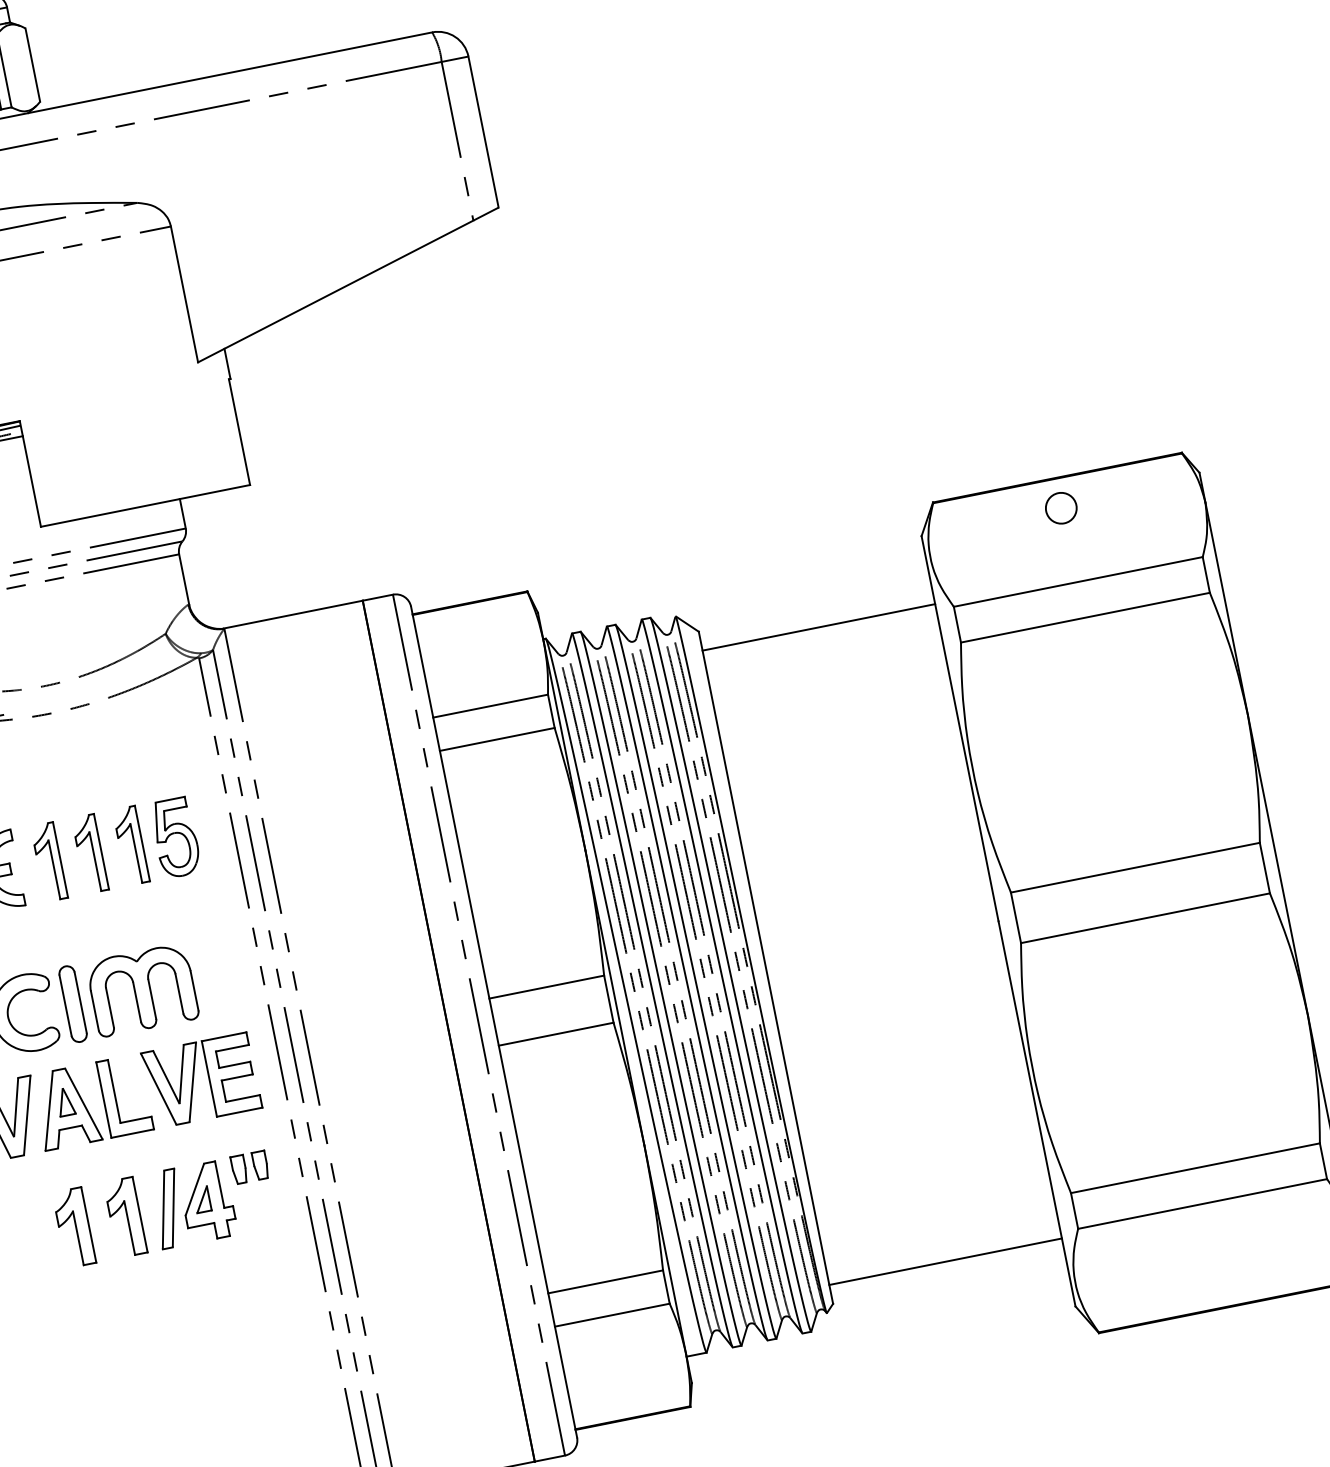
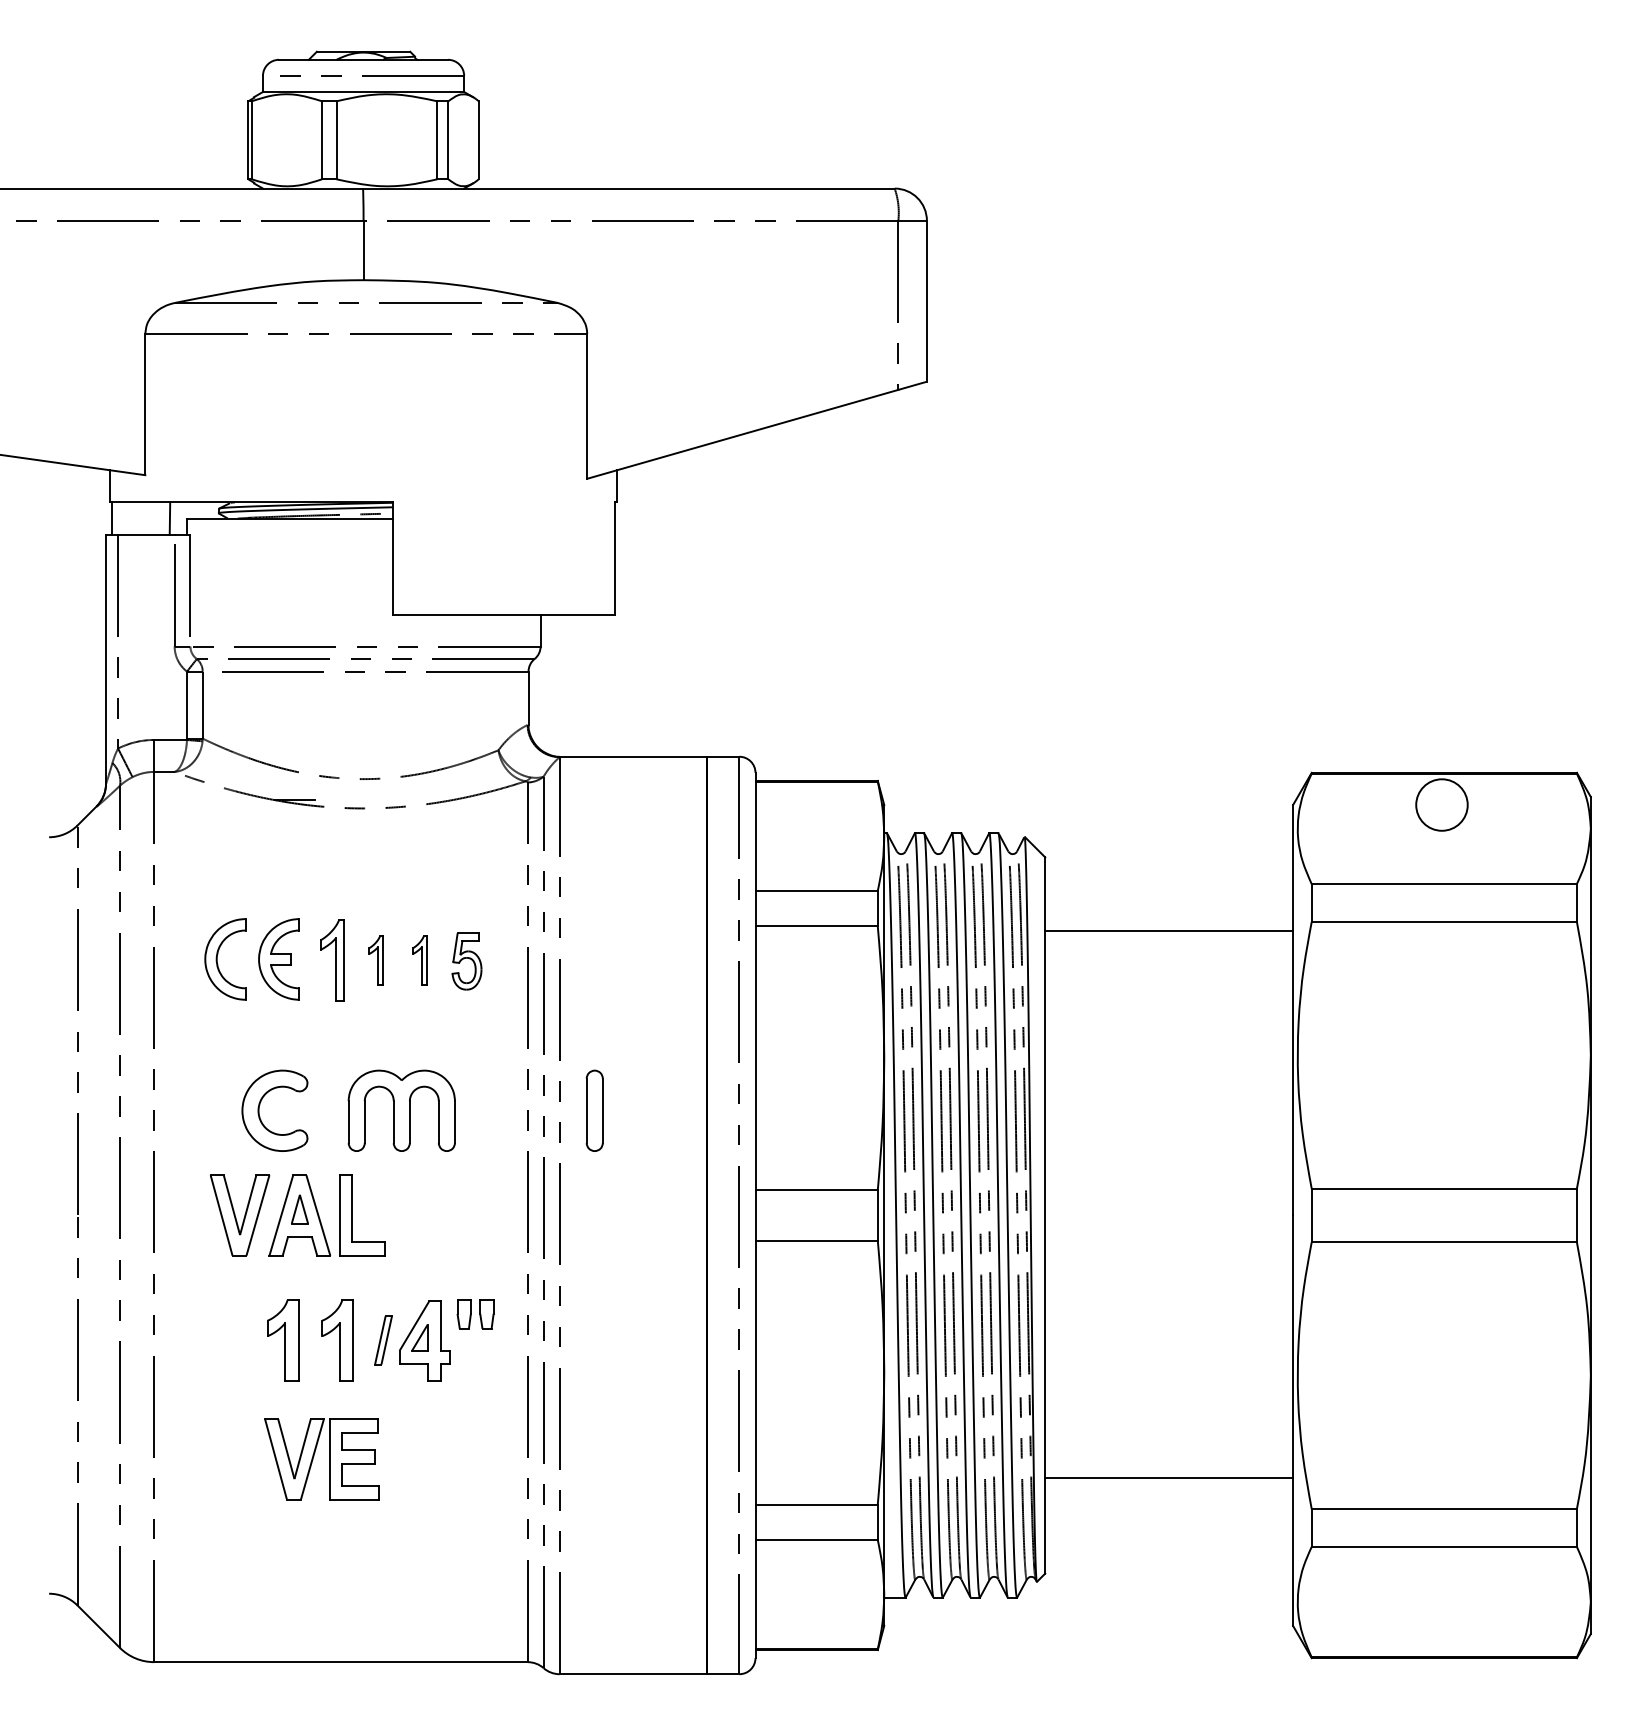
circle: (1060, 507) -> (1441, 804), size x1.6
line: (819, 627) -> (1169, 931), moved
part: (175, 837) -> (466, 961), size x0.7
part: (131, 845) -> (419, 960), size x0.6
part: (89, 854) -> (375, 960), size x0.6
part: (72, 1003) -> (594, 1110), moved
part: (194, 1079) -> (314, 1456), moved
part: (168, 1209) -> (383, 1340), size x0.6
line: (945, 1261) -> (1169, 1477), moved

